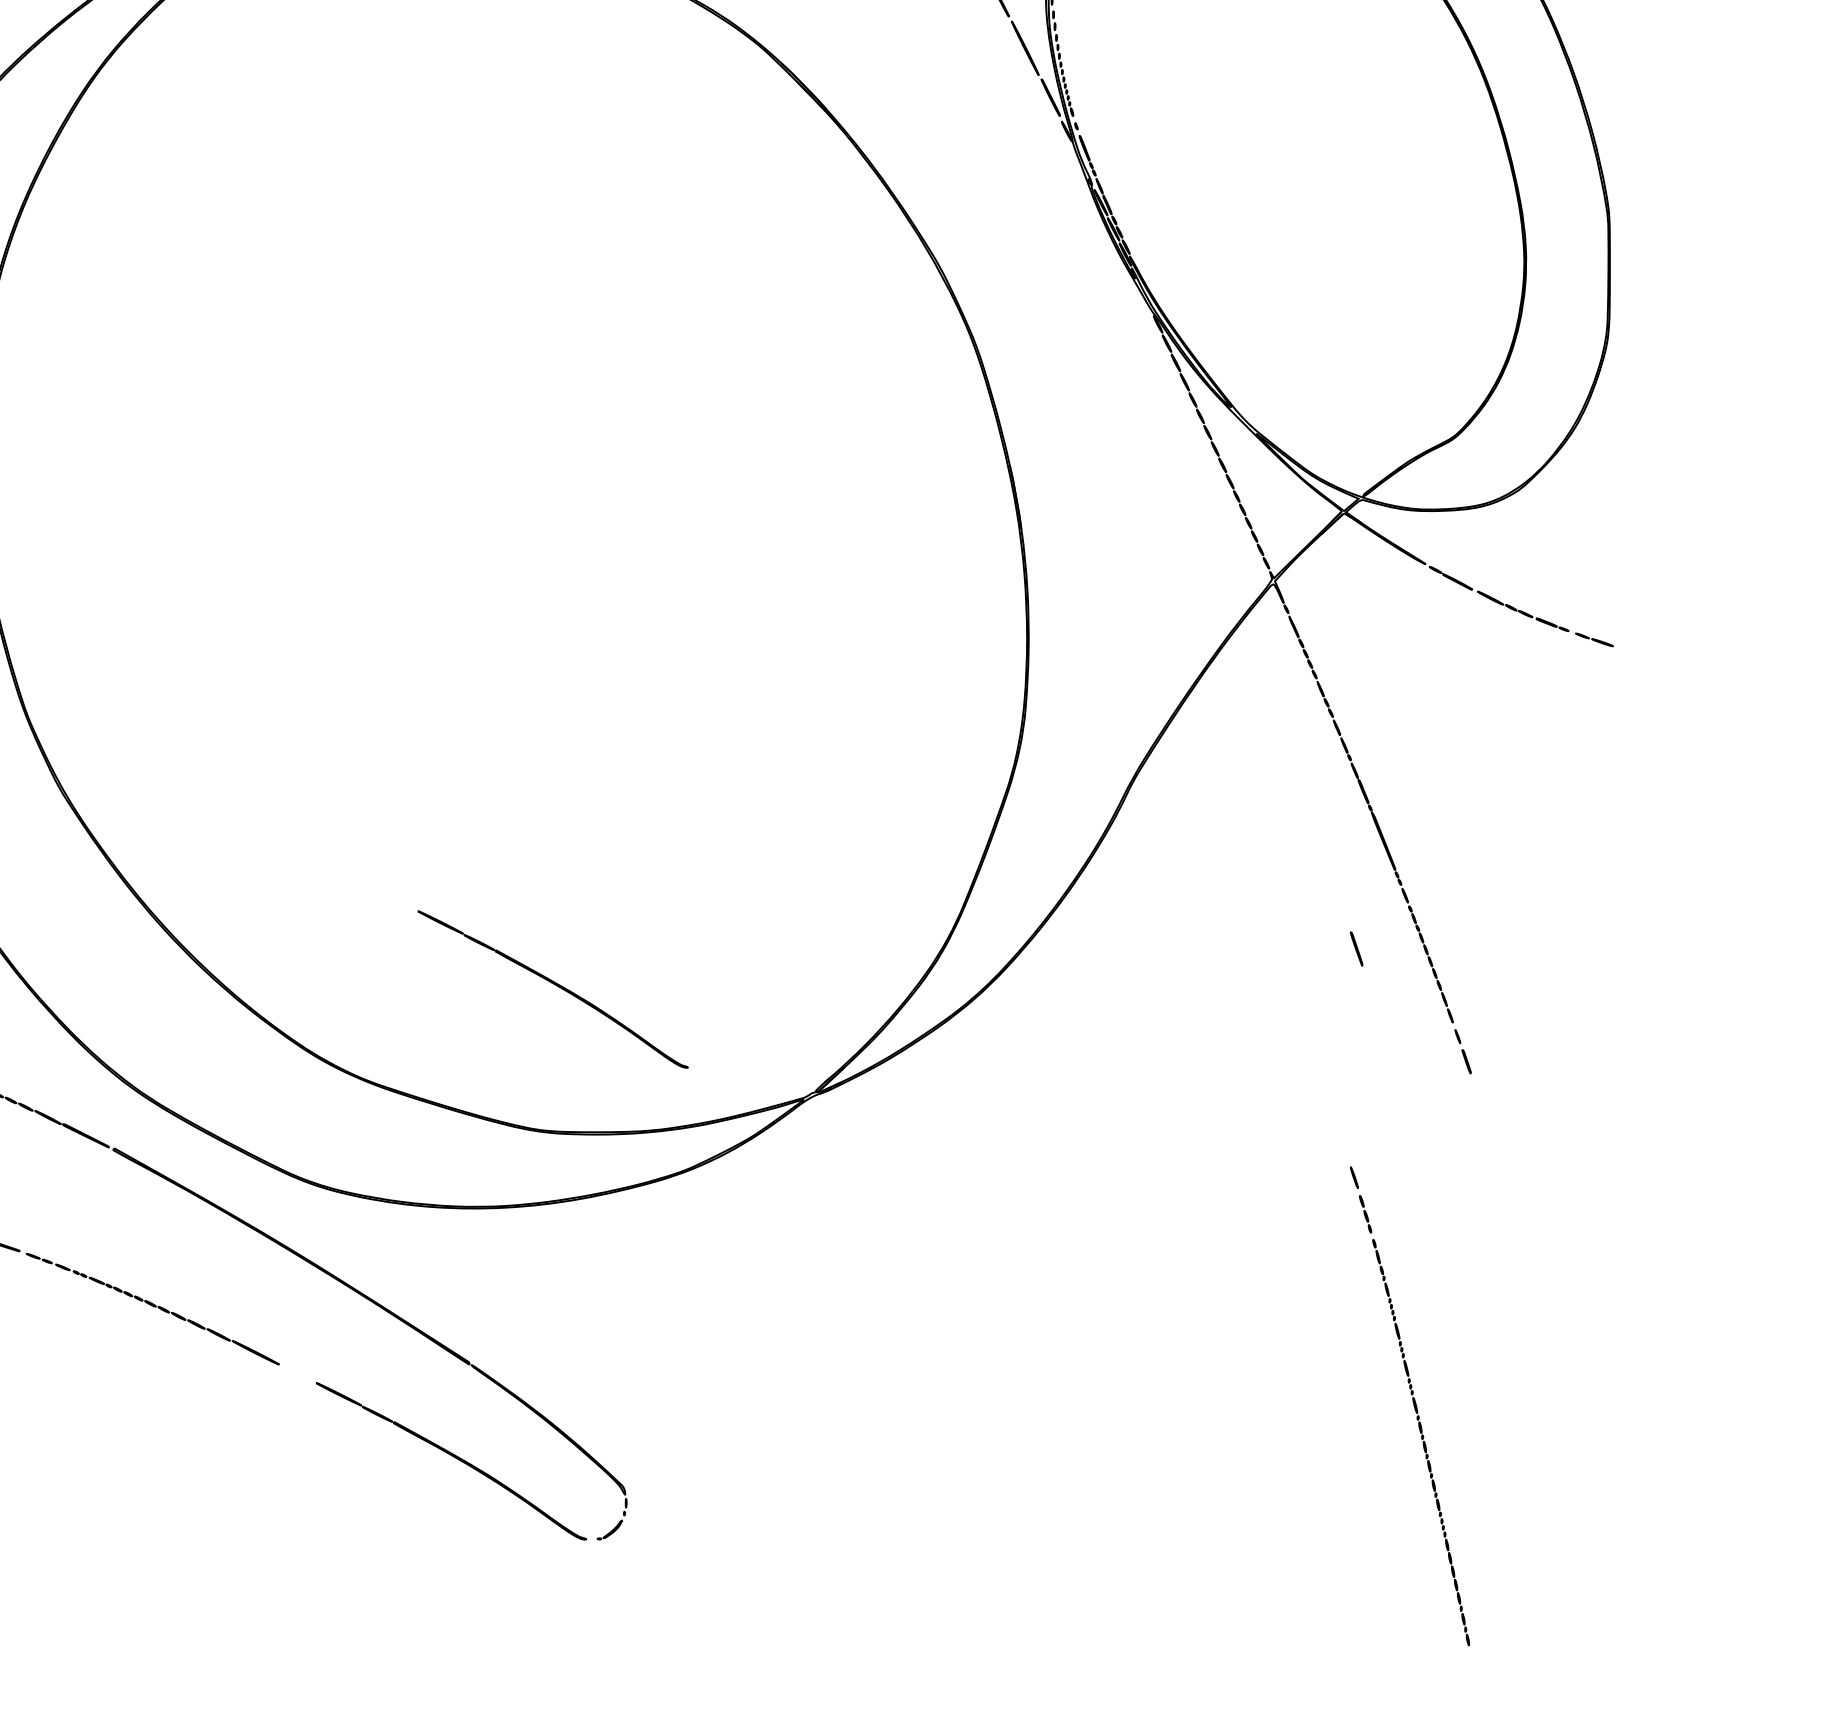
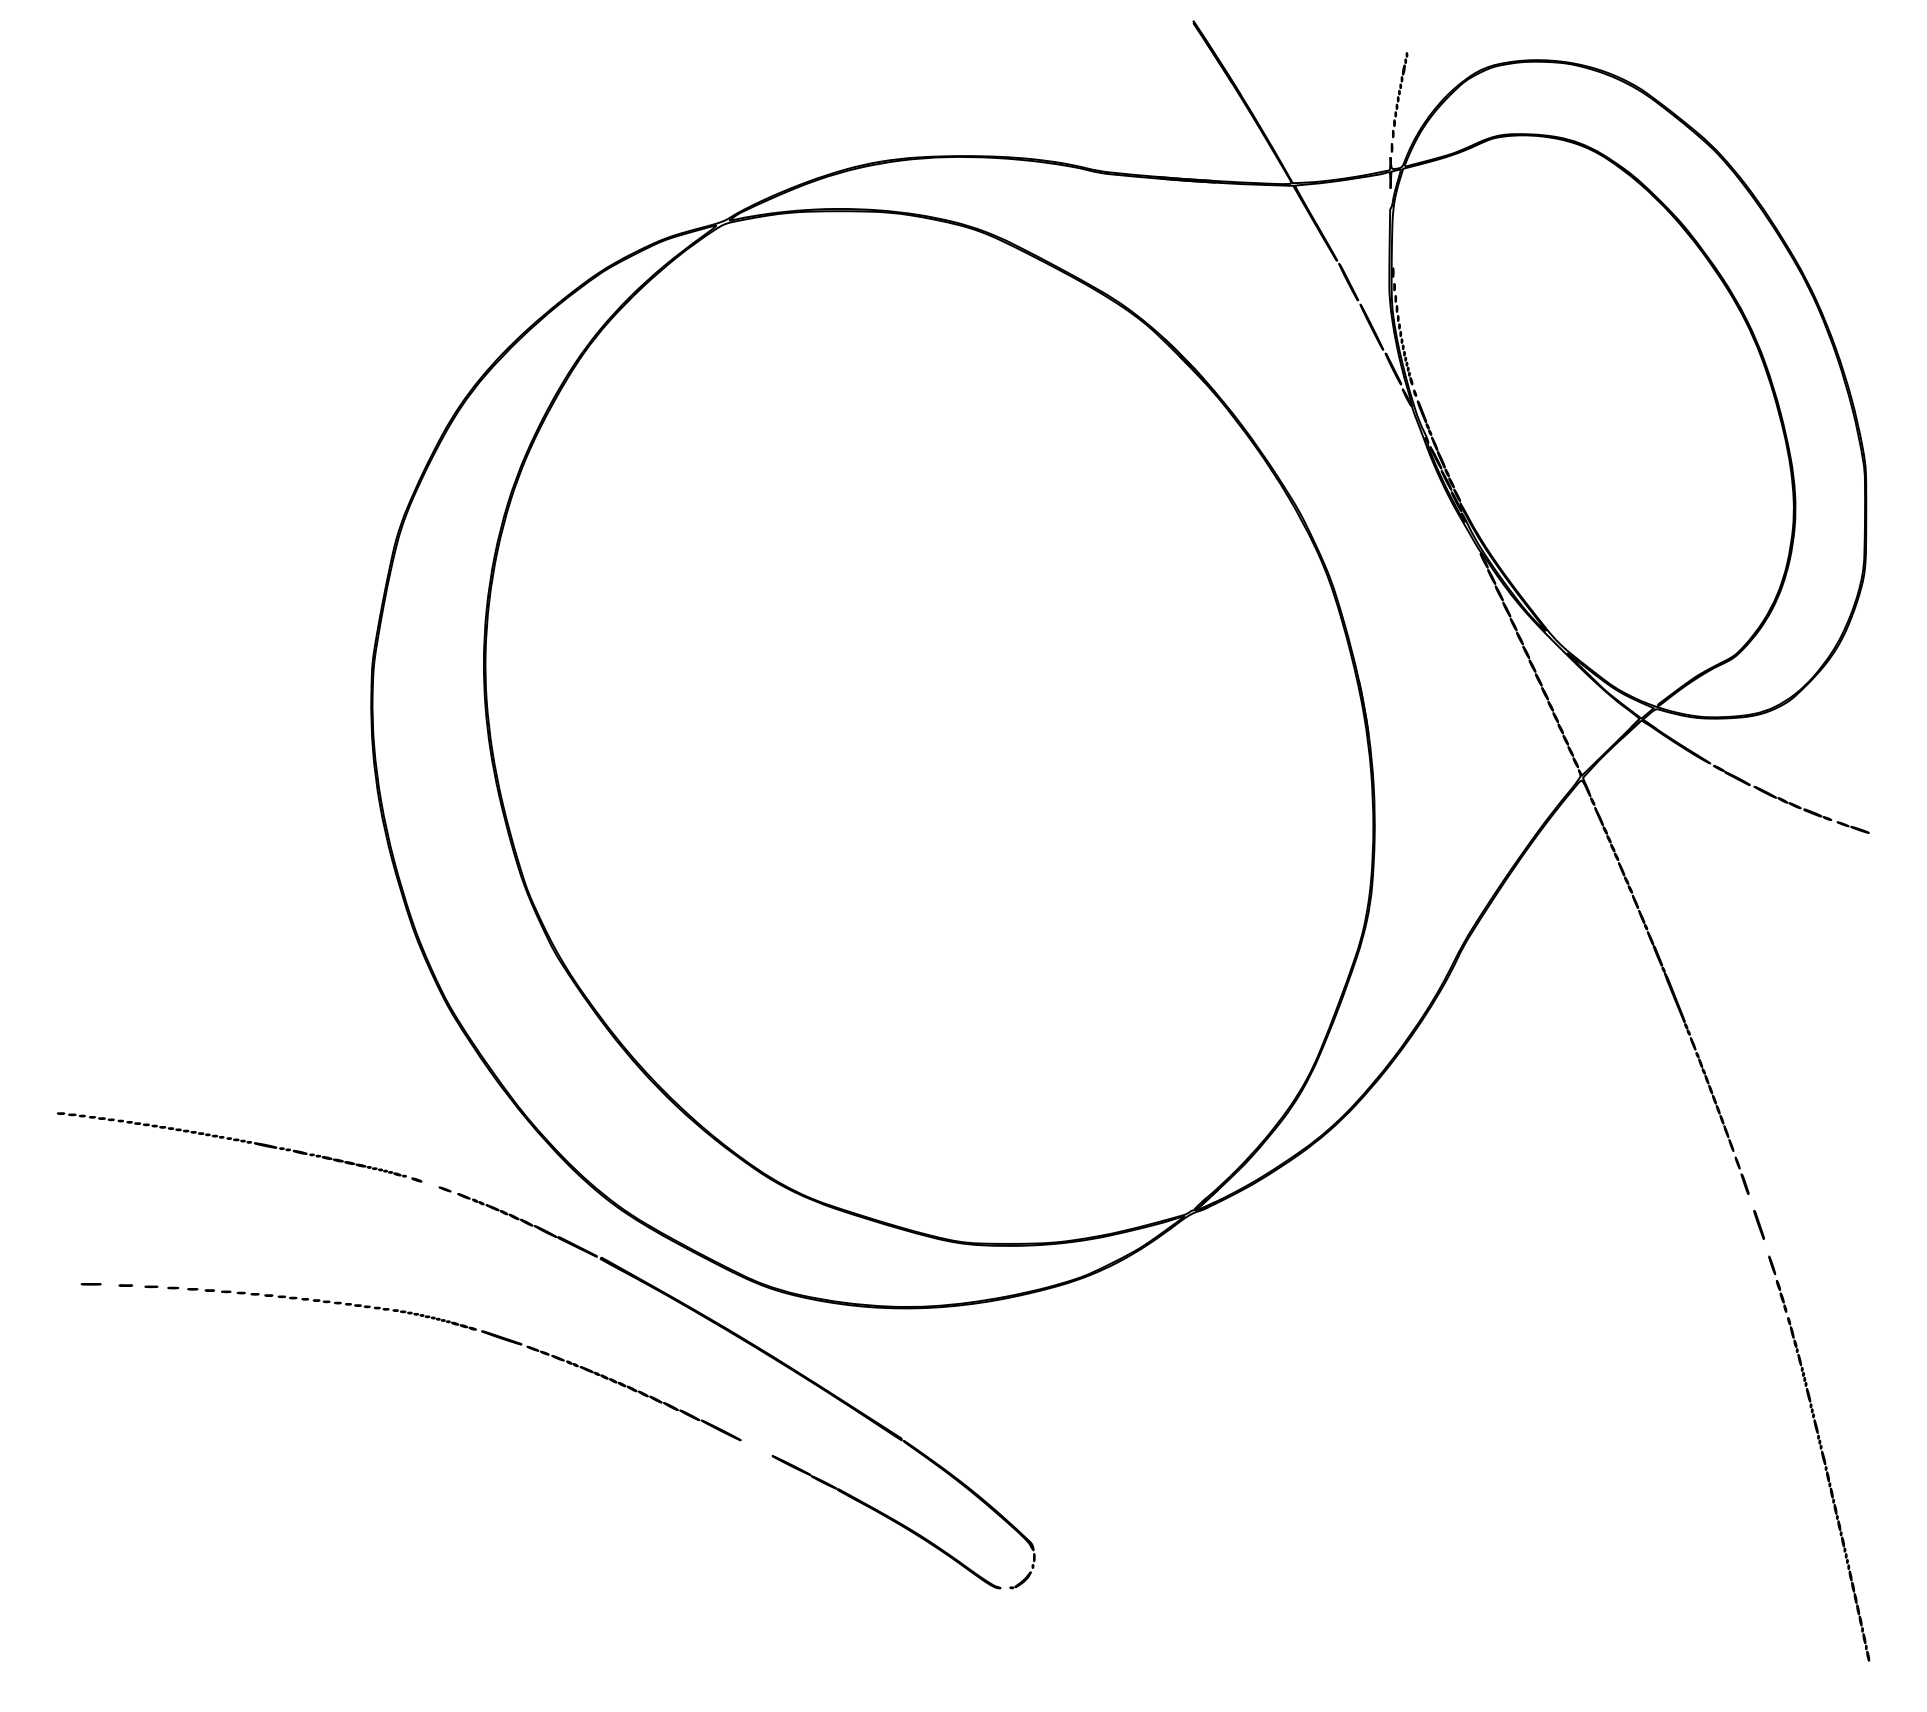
line: (1355, 948) -> (1758, 1224), moved
part: (553, 989) -> (972, 1123), removed
part: (1410, 1406) -> (1819, 1458), moved

